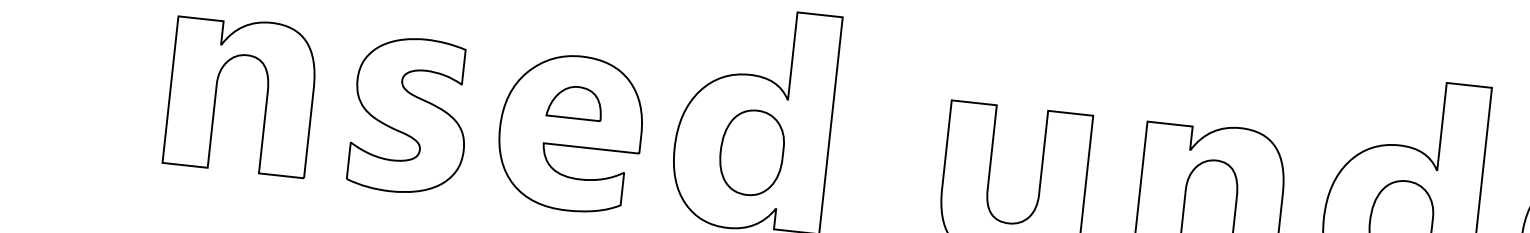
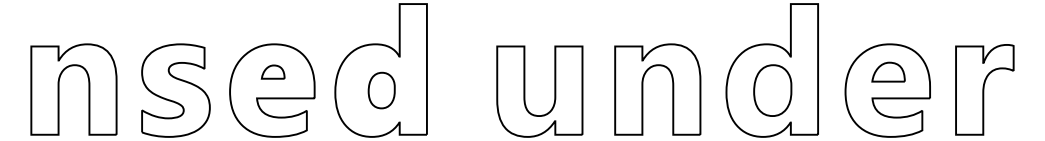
part: (575, 101) -> (273, 71), size x0.7
part: (751, 152) -> (381, 90), size x0.7

